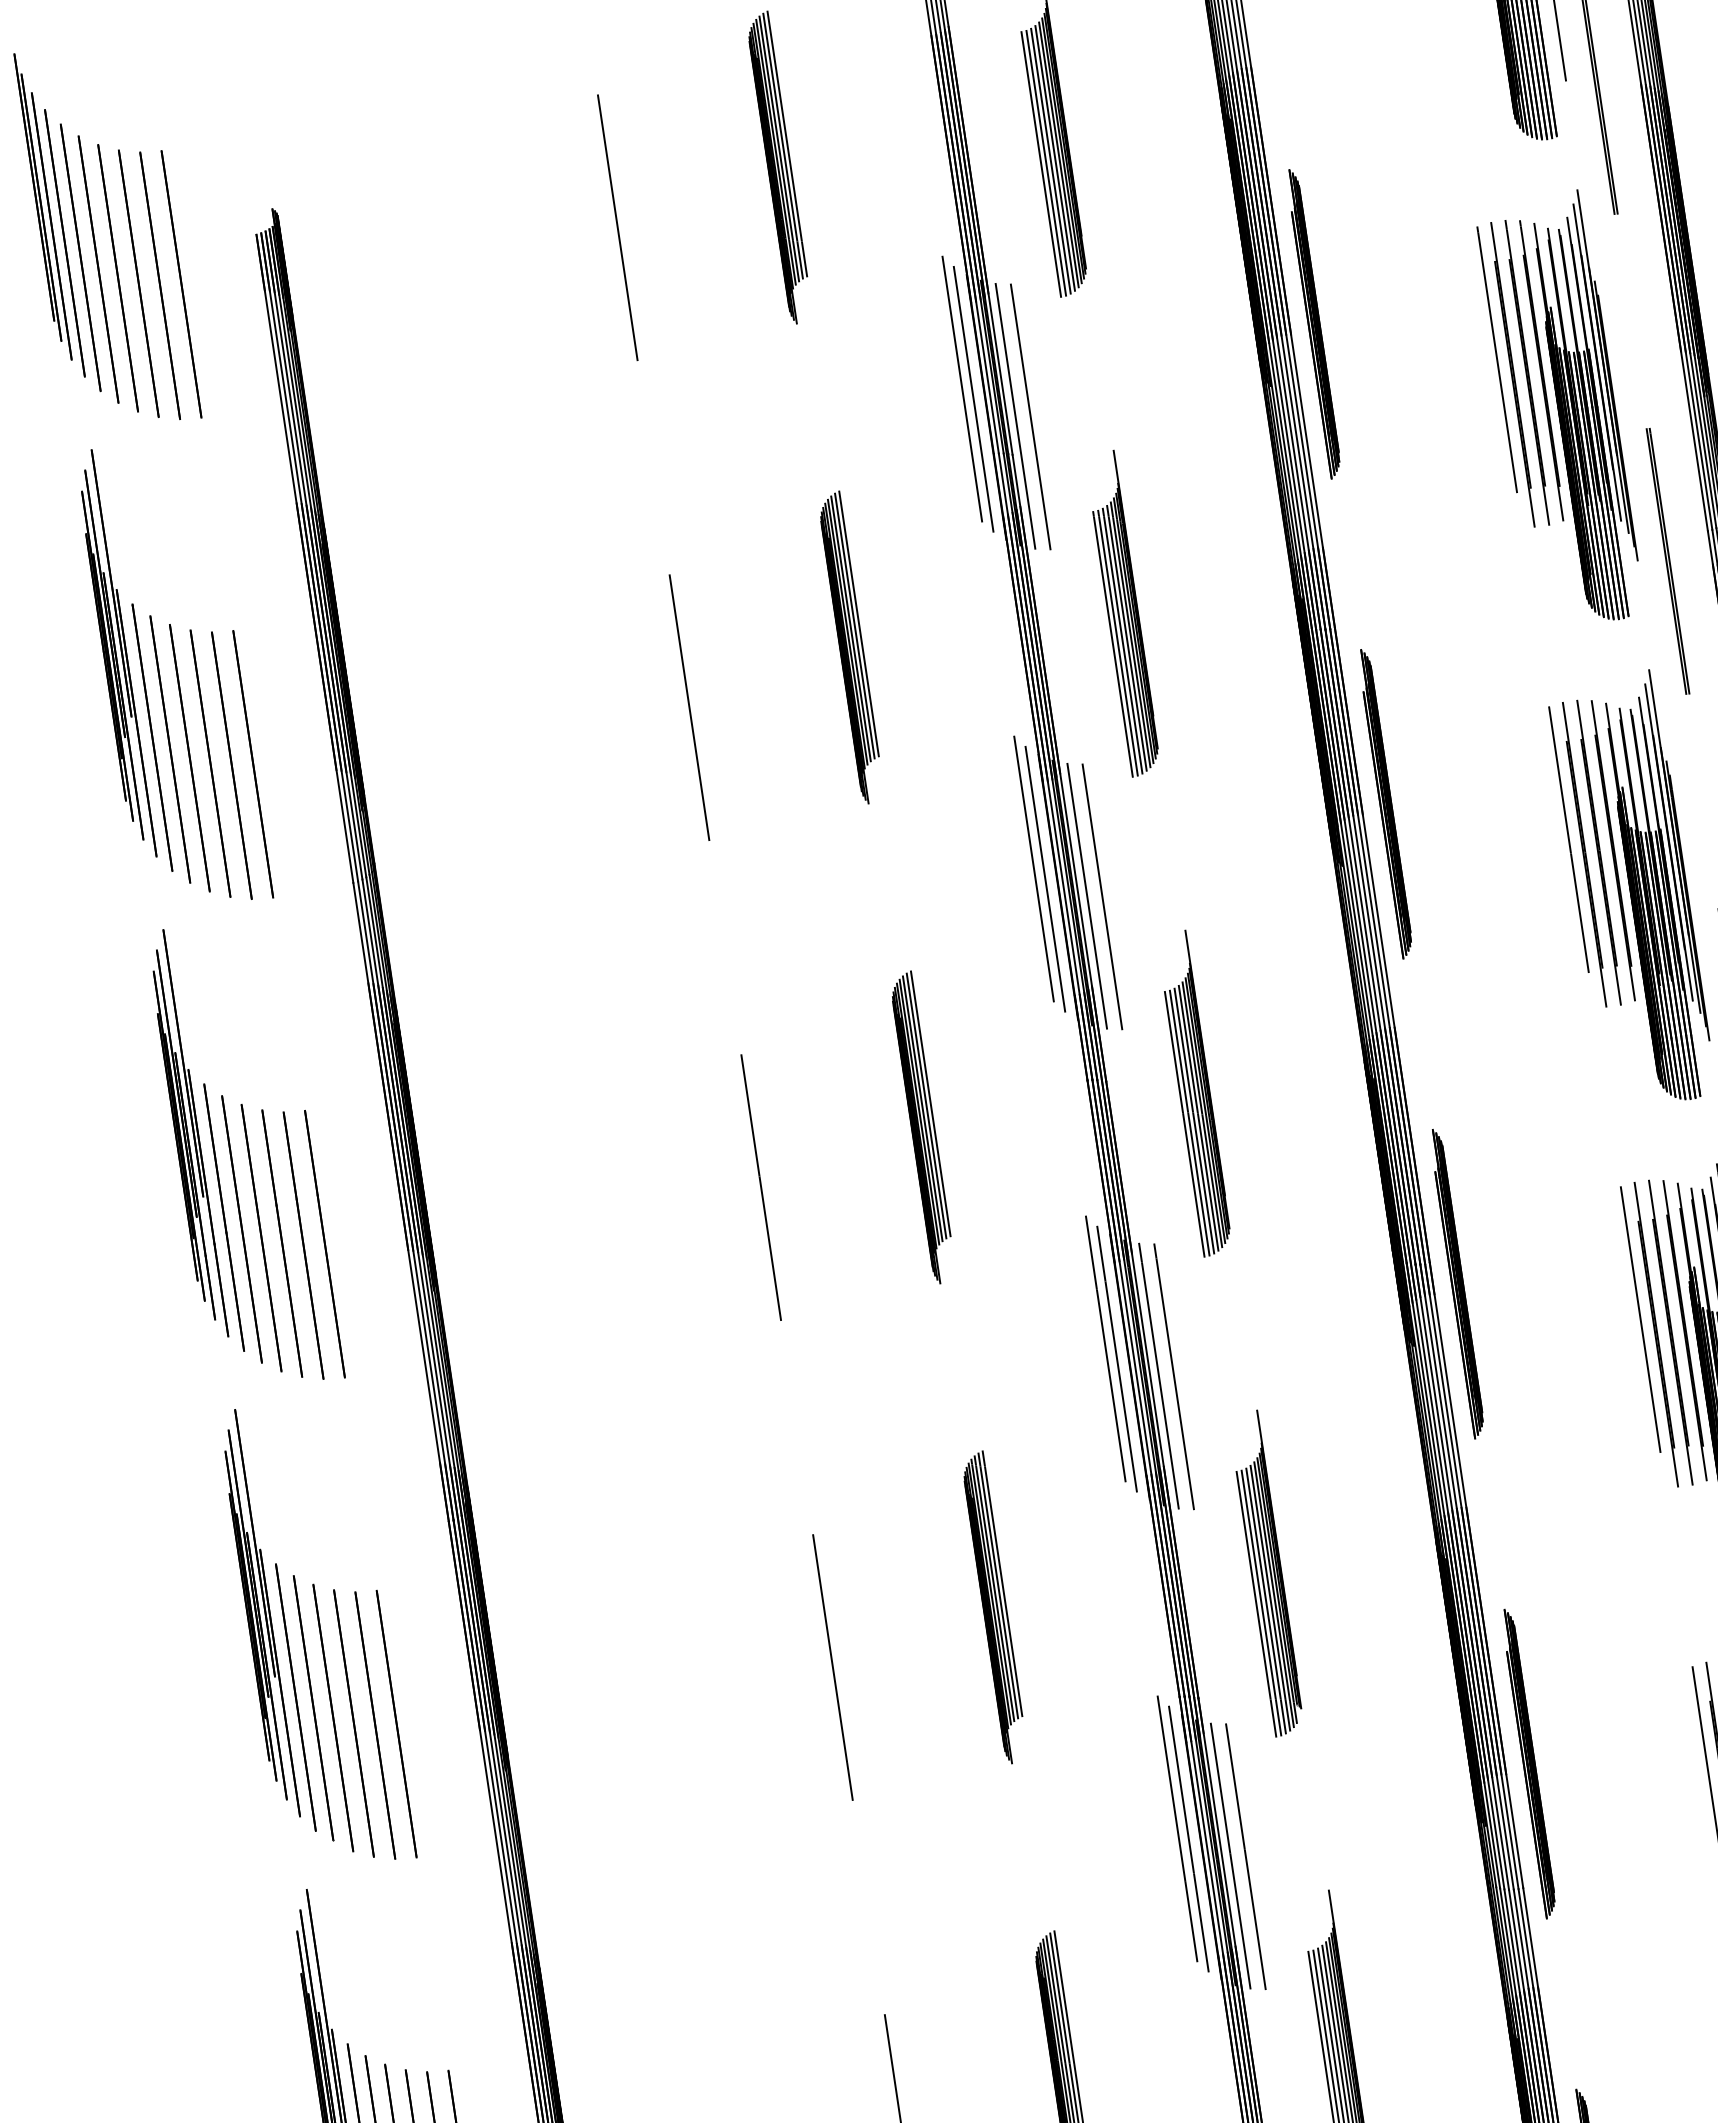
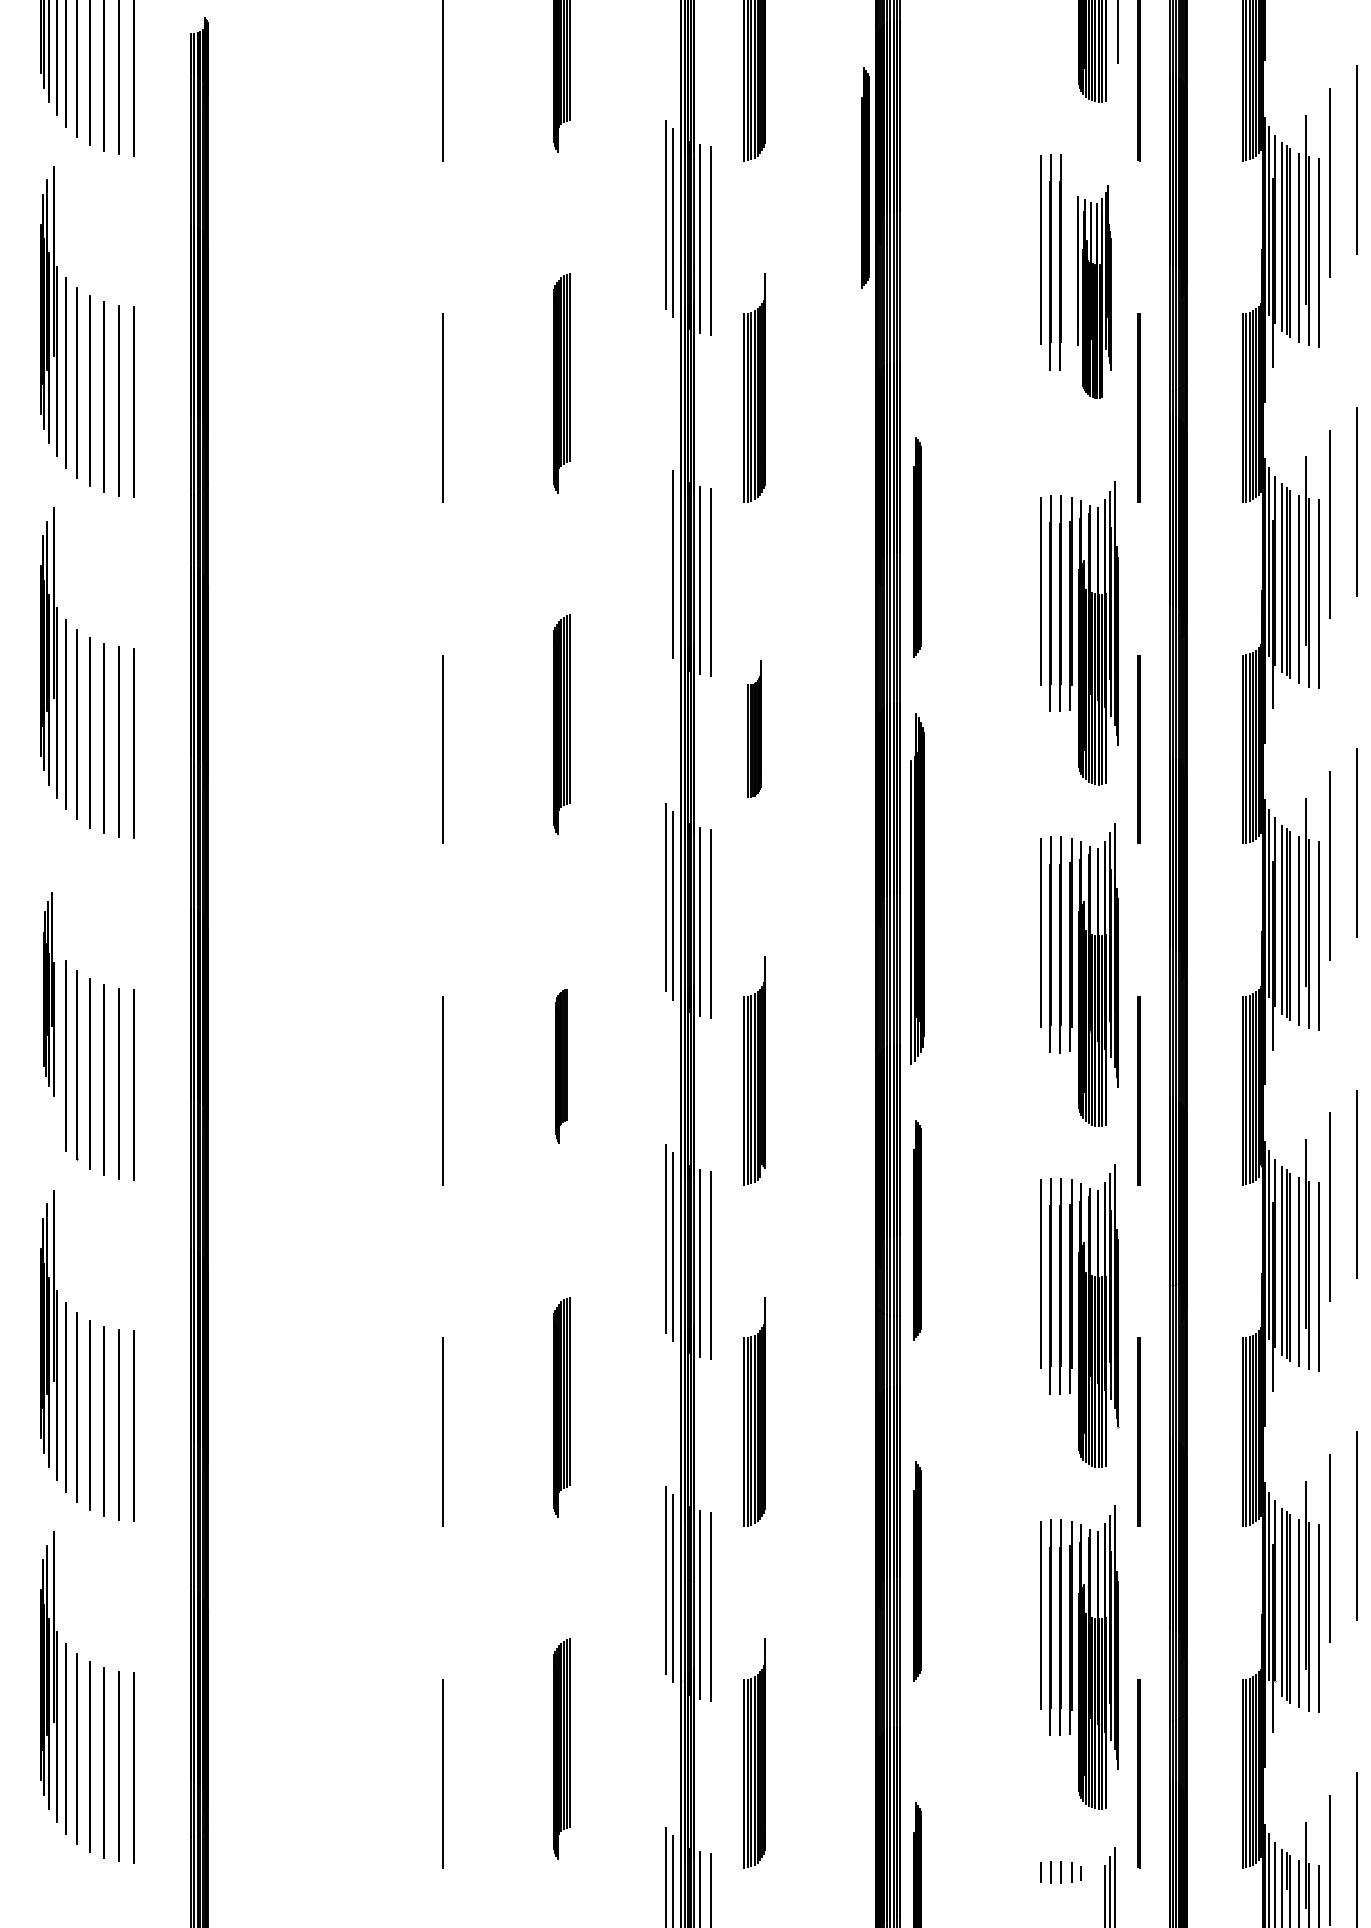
part: (1313, 323) -> (865, 177), moved
part: (1579, 407) -> (1093, 291), size x0.7
line: (1033, 869) -> (665, 556), removed
part: (1194, 1092) -> (754, 728), size x0.6
part: (1457, 1283) -> (917, 888), size x1.6
part: (994, 1606) -> (561, 1065), size x0.7
part: (257, 1613) -> (48, 993), size x0.7

